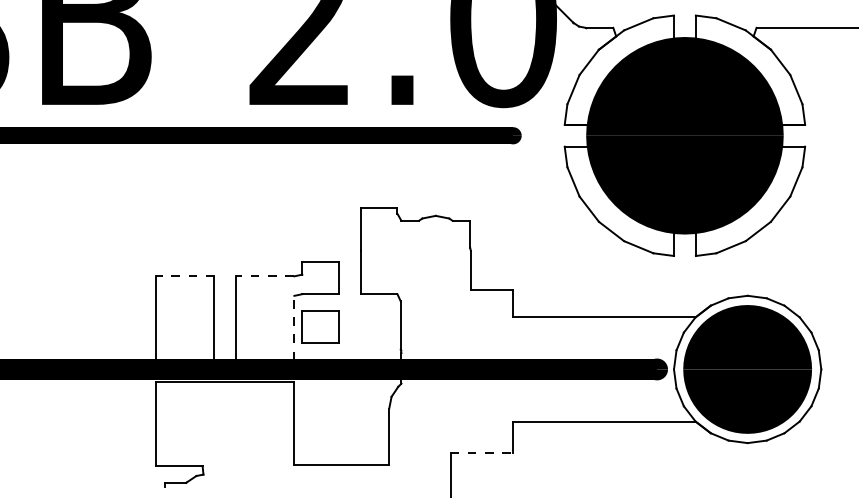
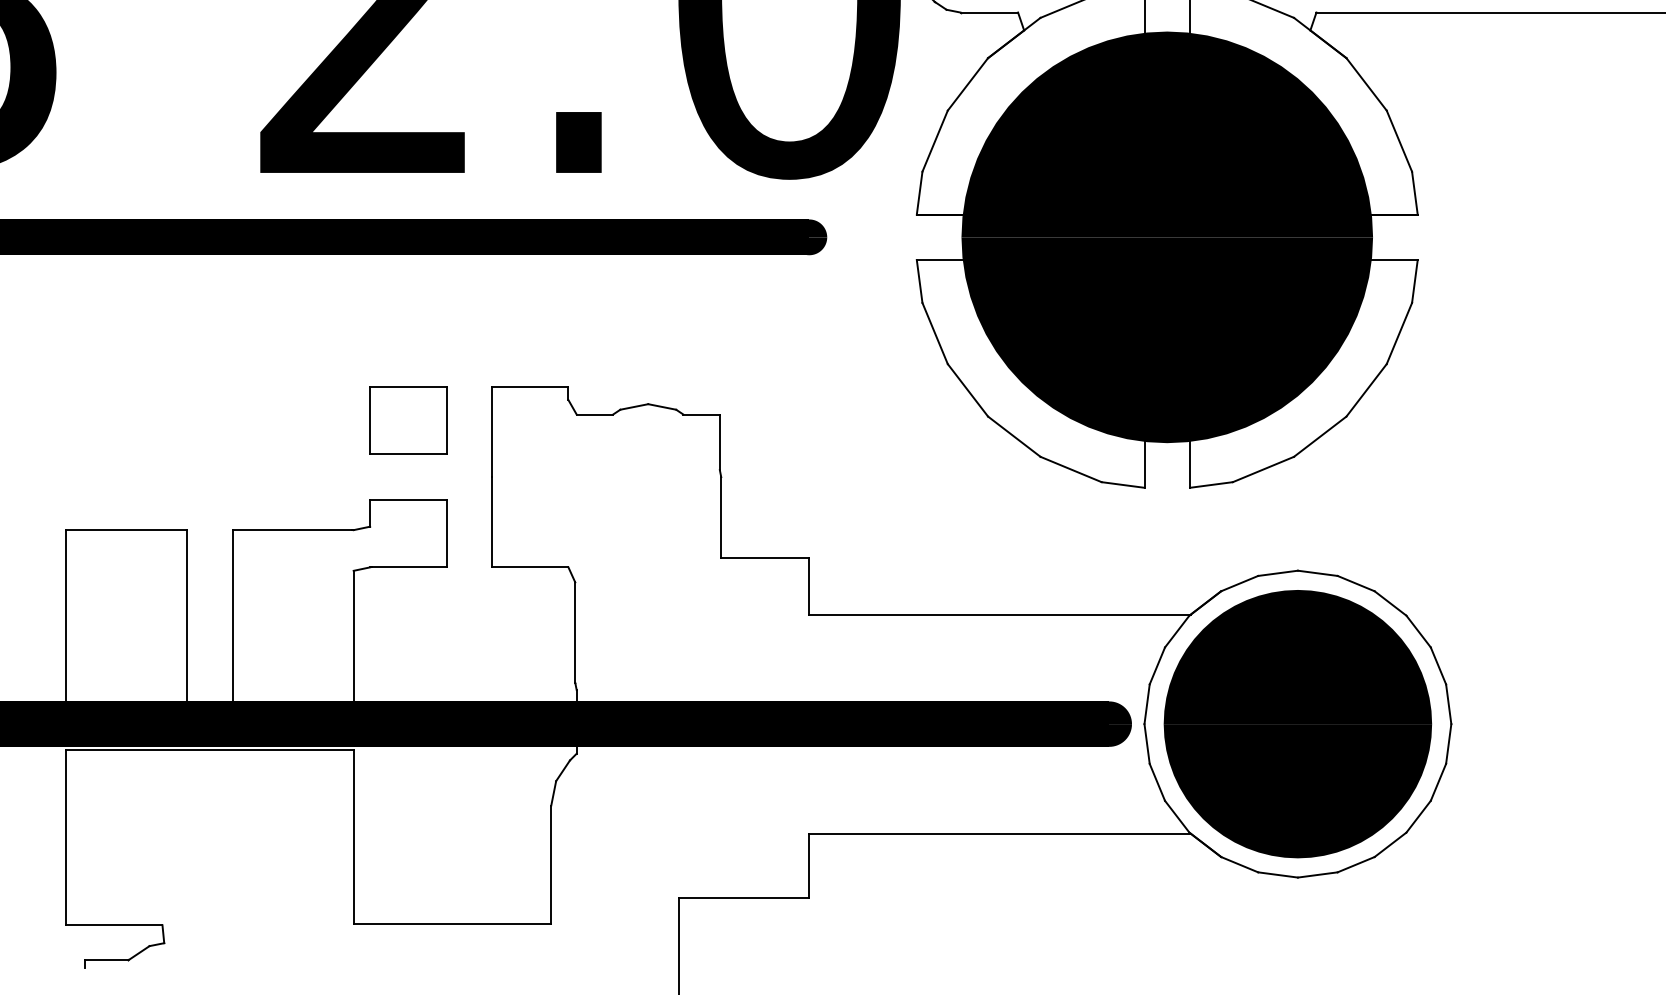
line: (184, 276) -> (124, 530), dashed -> solid
line: (264, 276) -> (291, 530), dashed -> solid
part: (320, 326) -> (408, 420), moved
line: (294, 327) -> (353, 636), dashed -> solid
line: (482, 452) -> (745, 897), dashed -> solid

